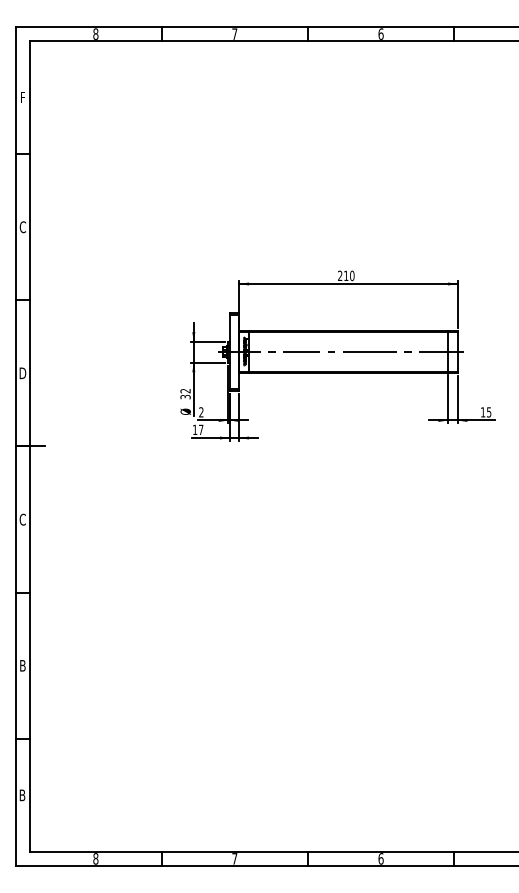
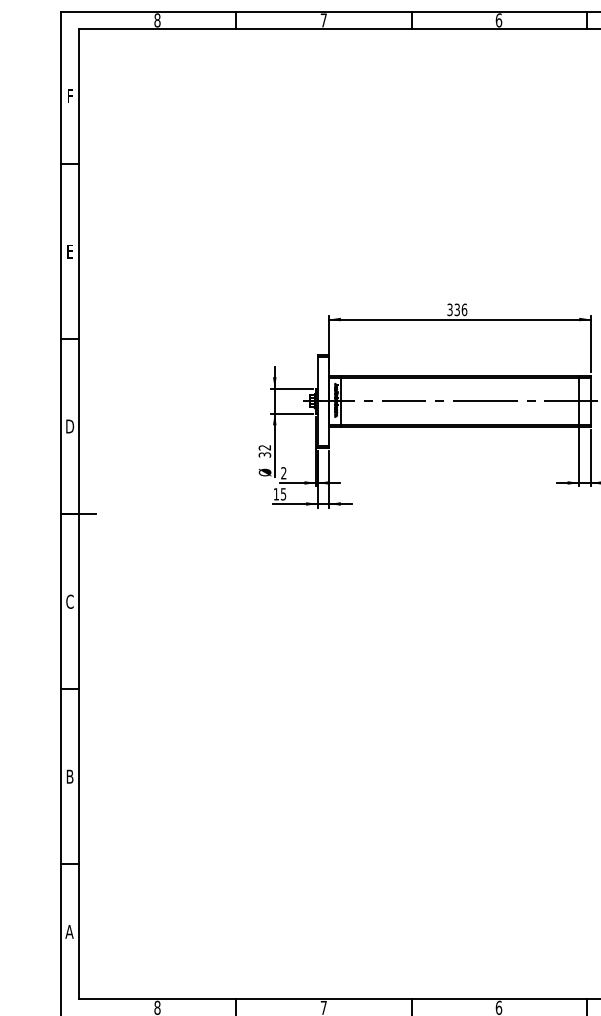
text: (22, 227) -> (69, 251), C -> E
text: (346, 275) -> (457, 309), 210 -> 336
text: (201, 430) -> (283, 494), 17 -> 15
text: (22, 795) -> (69, 932), B -> A

